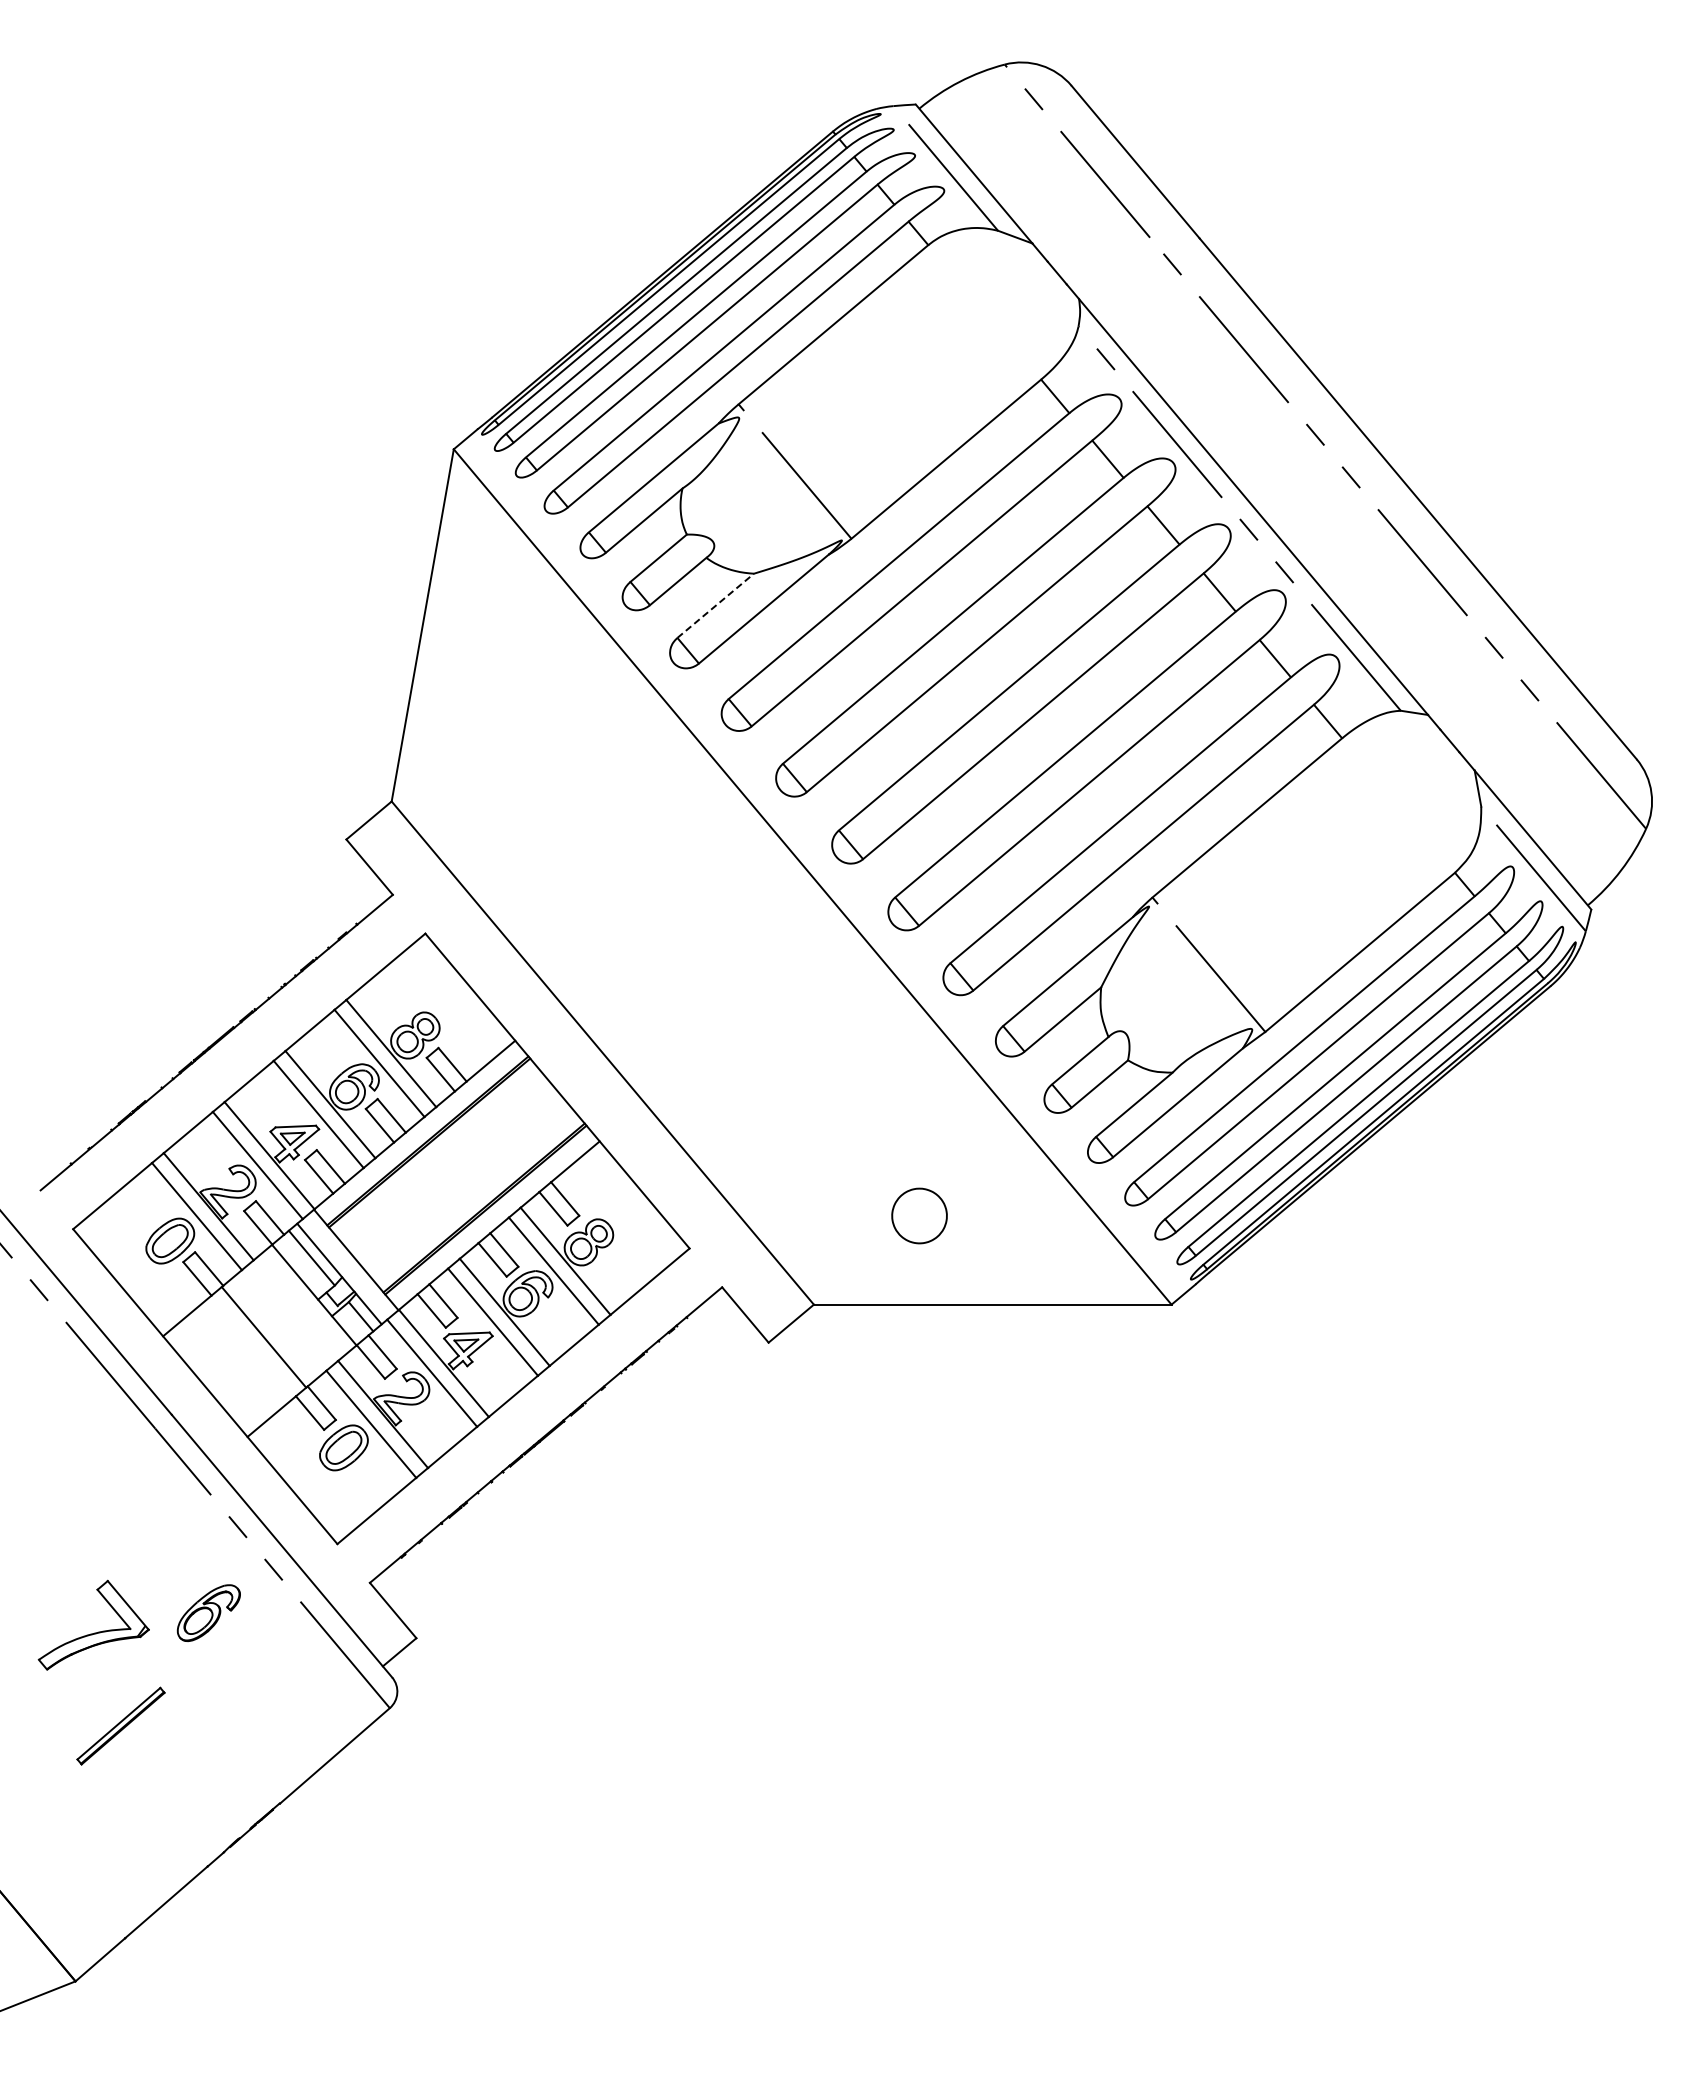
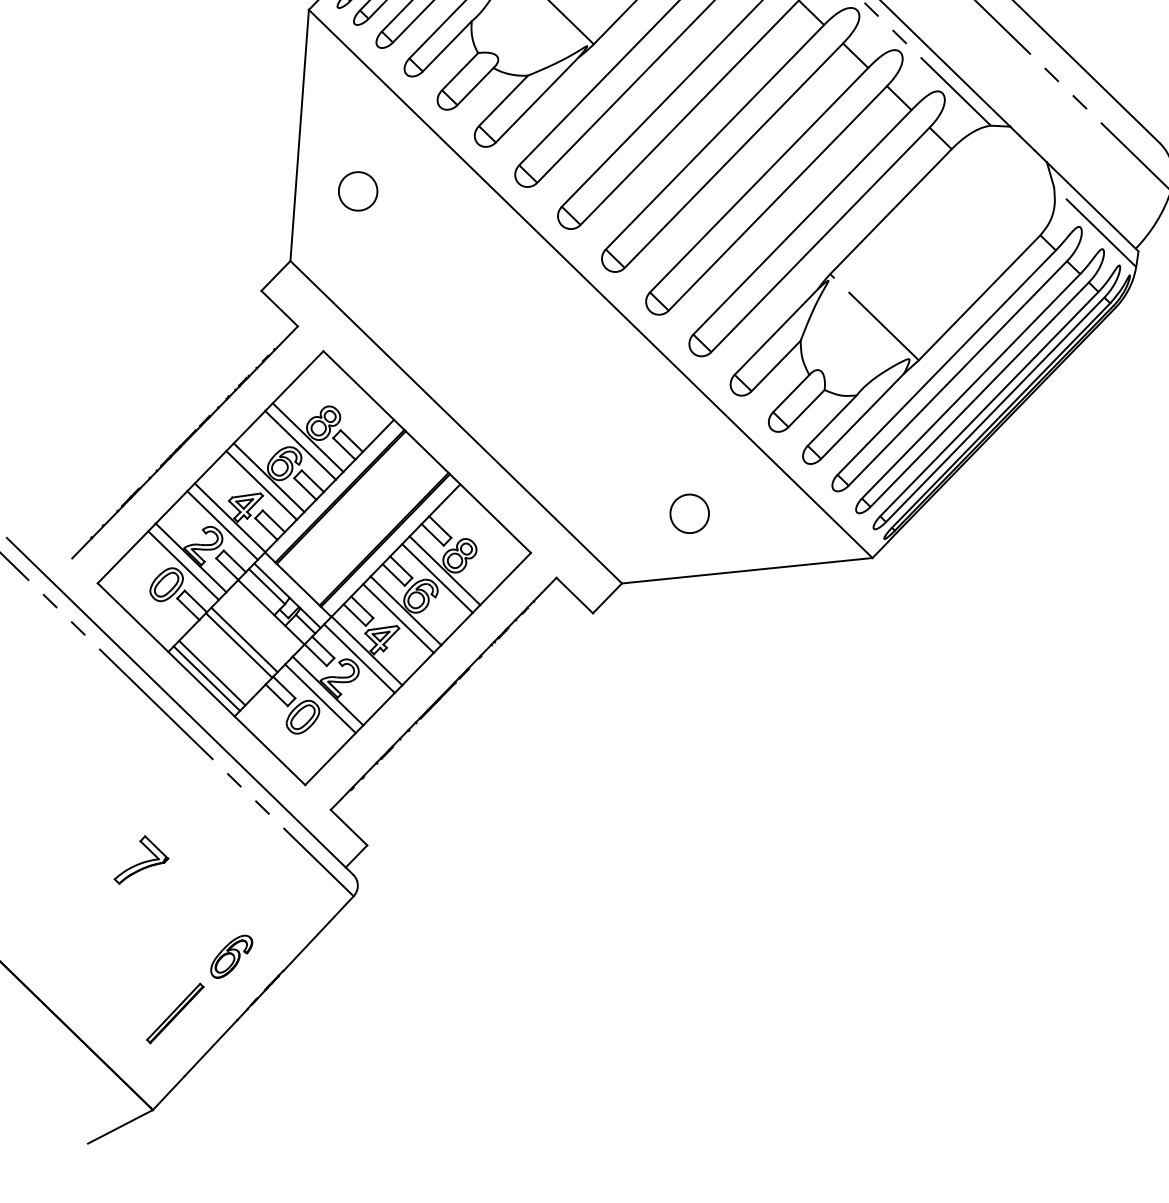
line: (715, 605) -> (503, 100), dashed -> solid
part: (497, 712) -> (358, 191), added
line: (272, 1330) -> (244, 640), added
line: (221, 1372) -> (211, 673), added
line: (213, 1379) -> (206, 678), added
part: (208, 1612) -> (231, 956), moved
part: (93, 1624) -> (140, 858), size x0.71
part: (120, 1725) -> (174, 1013), moved

